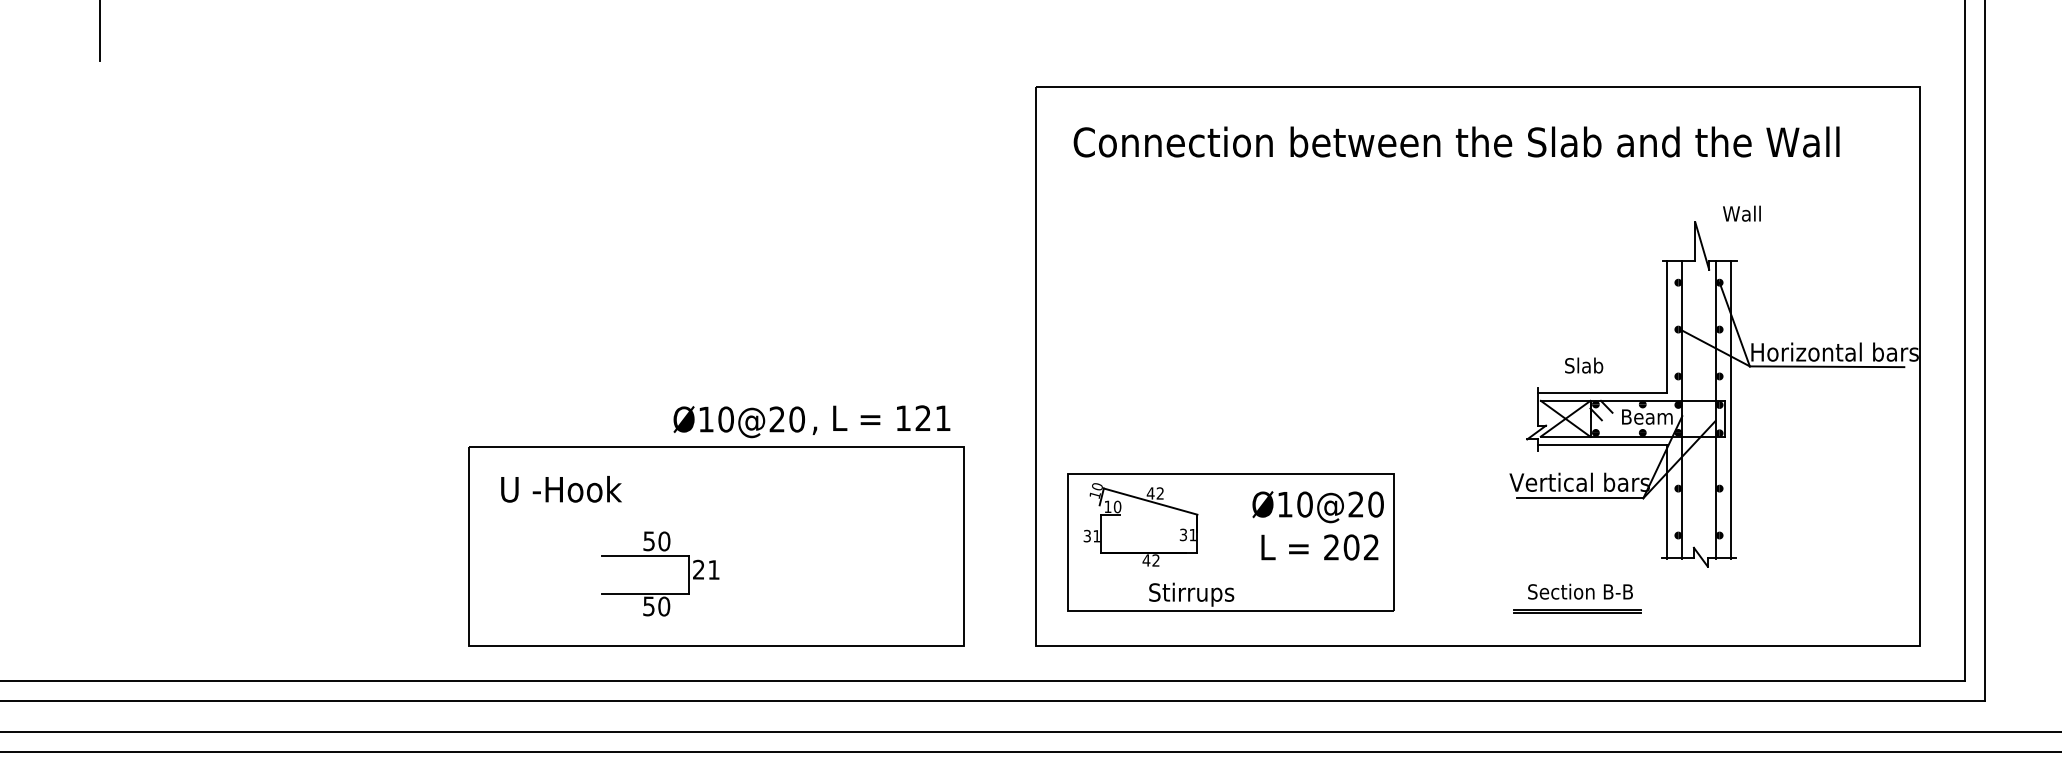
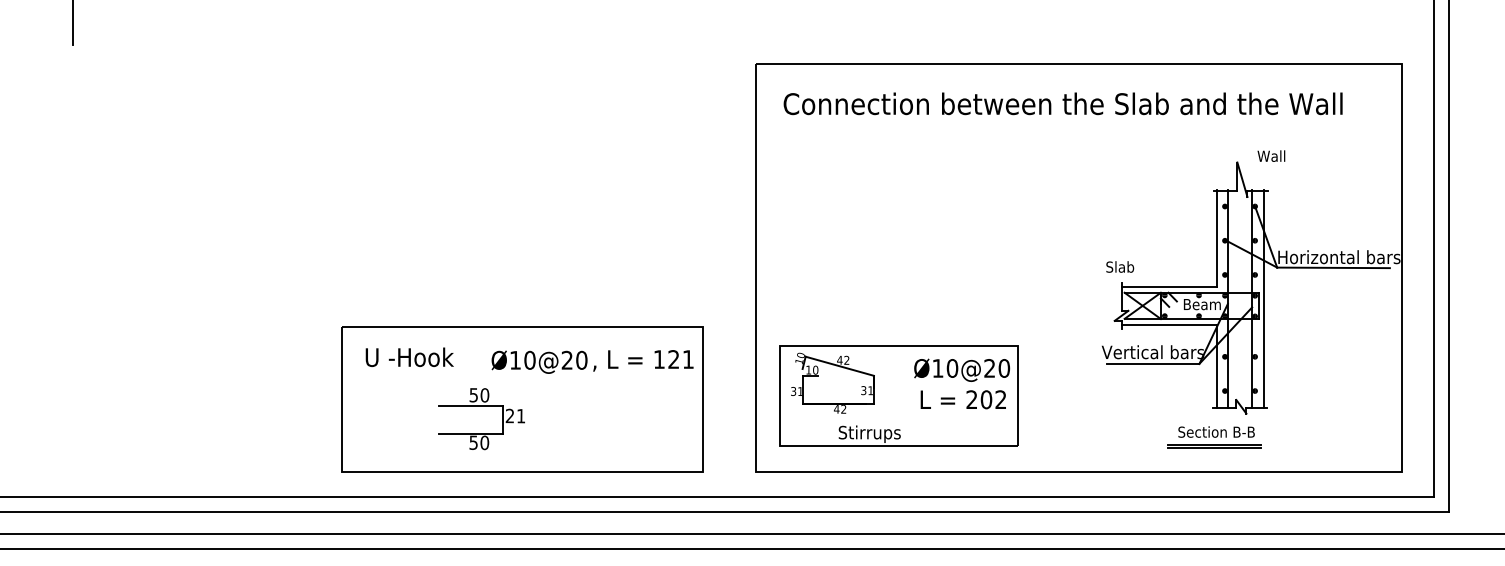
text: (1584, 364) -> (1120, 266), moved
text: (811, 421) -> (592, 361), moved
part: (1577, 599) -> (1214, 437), moved

